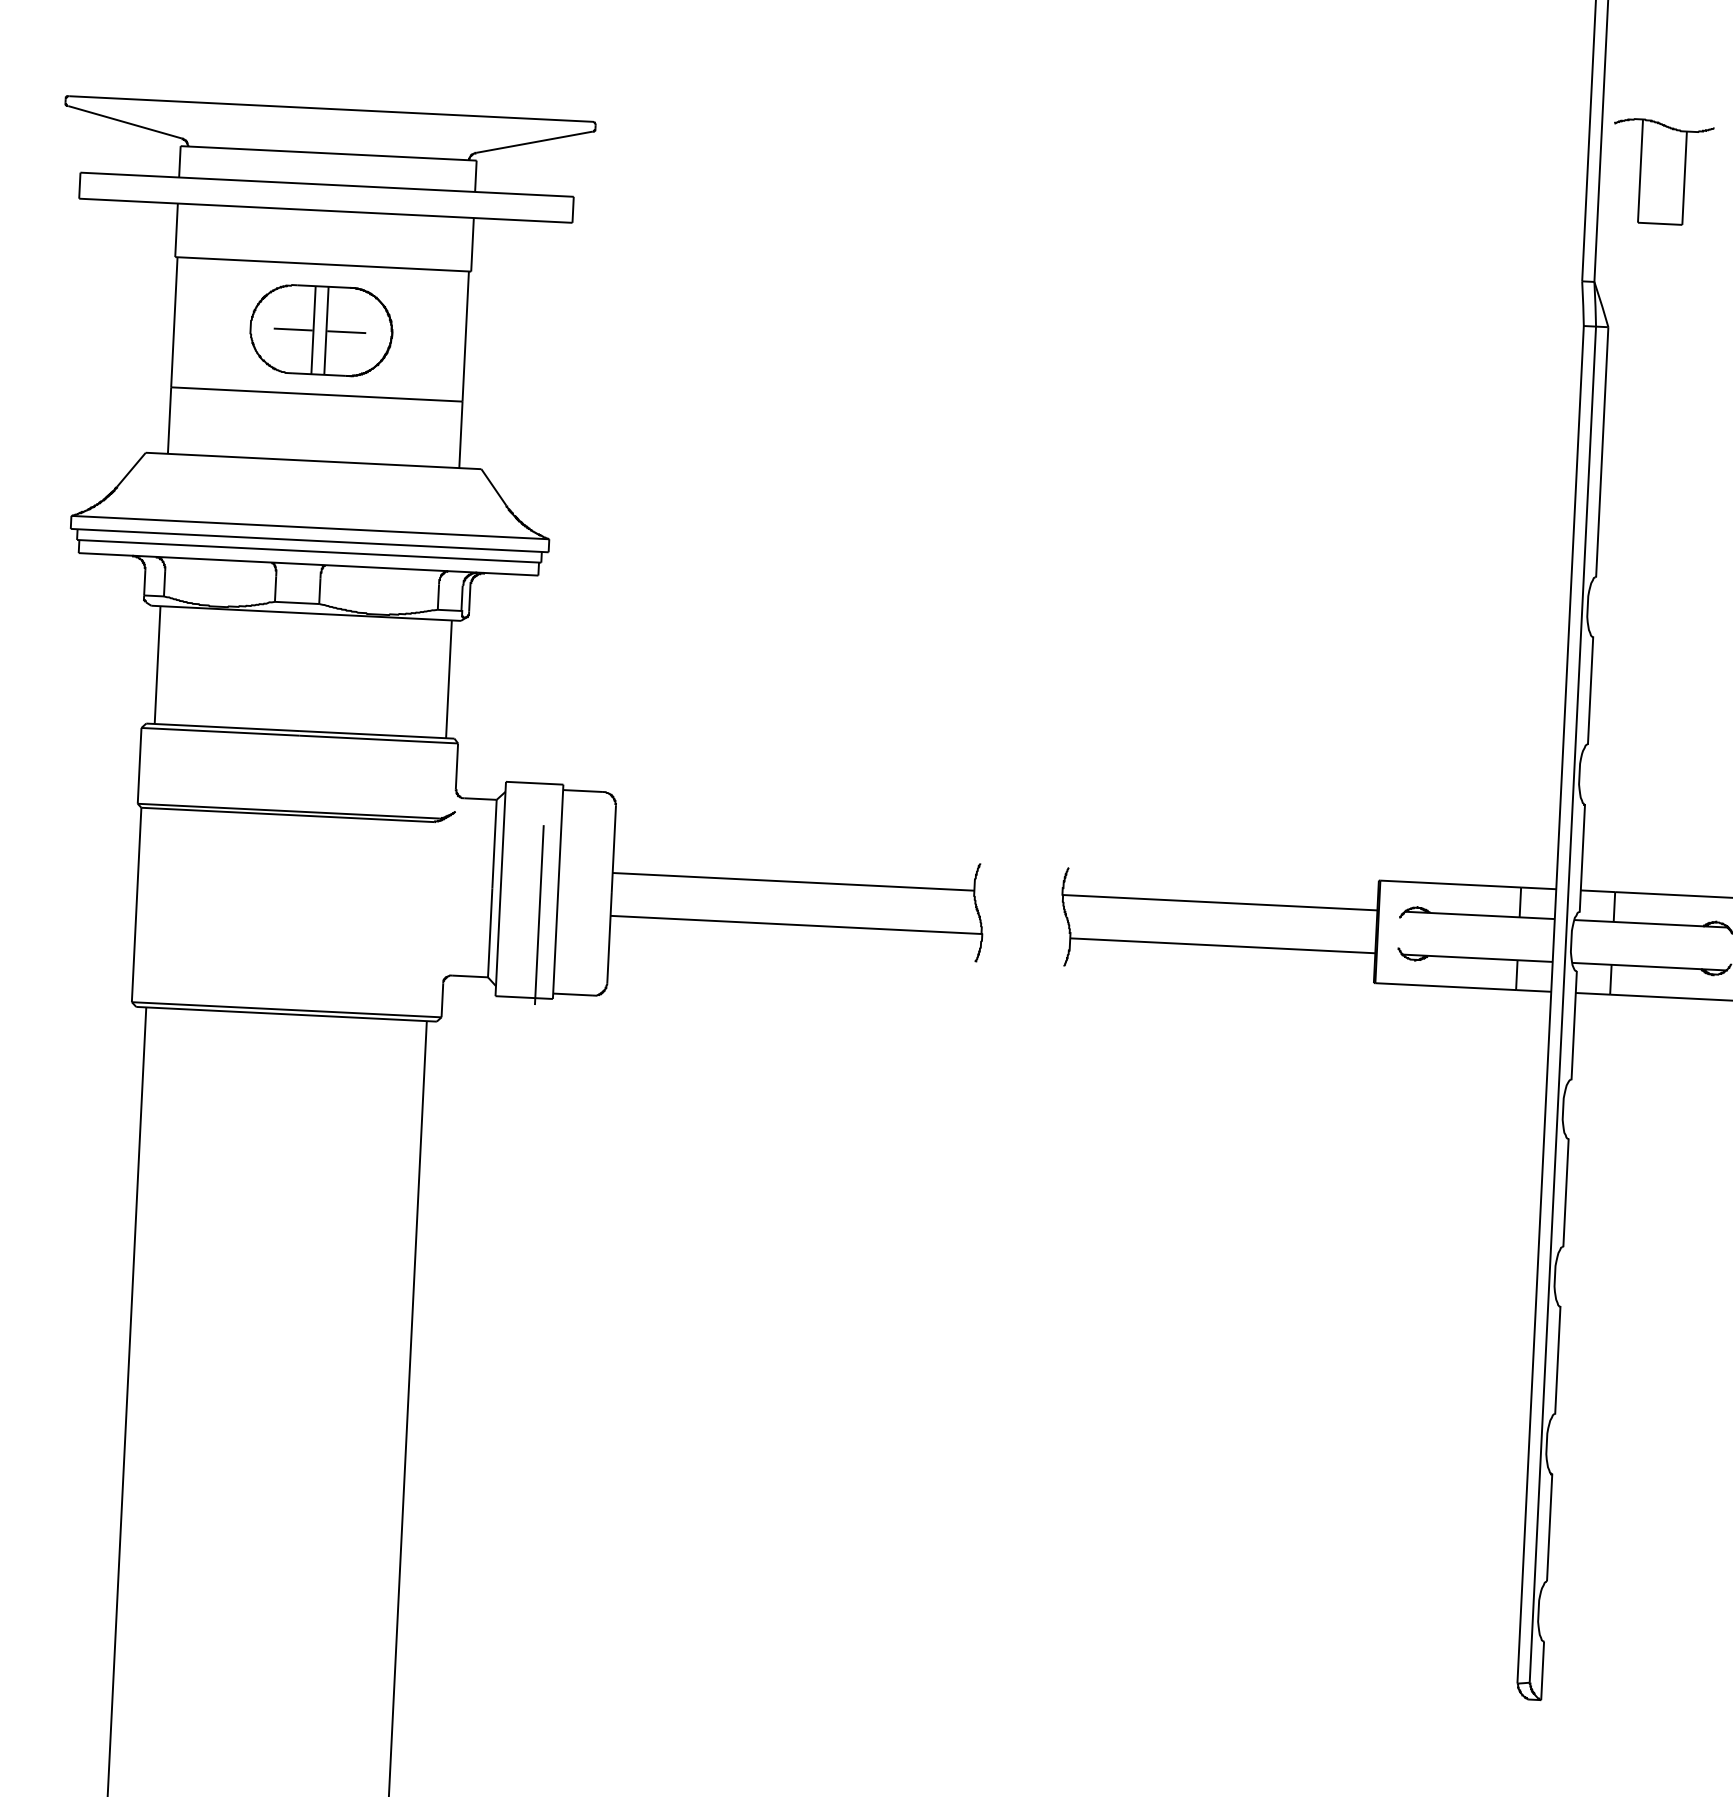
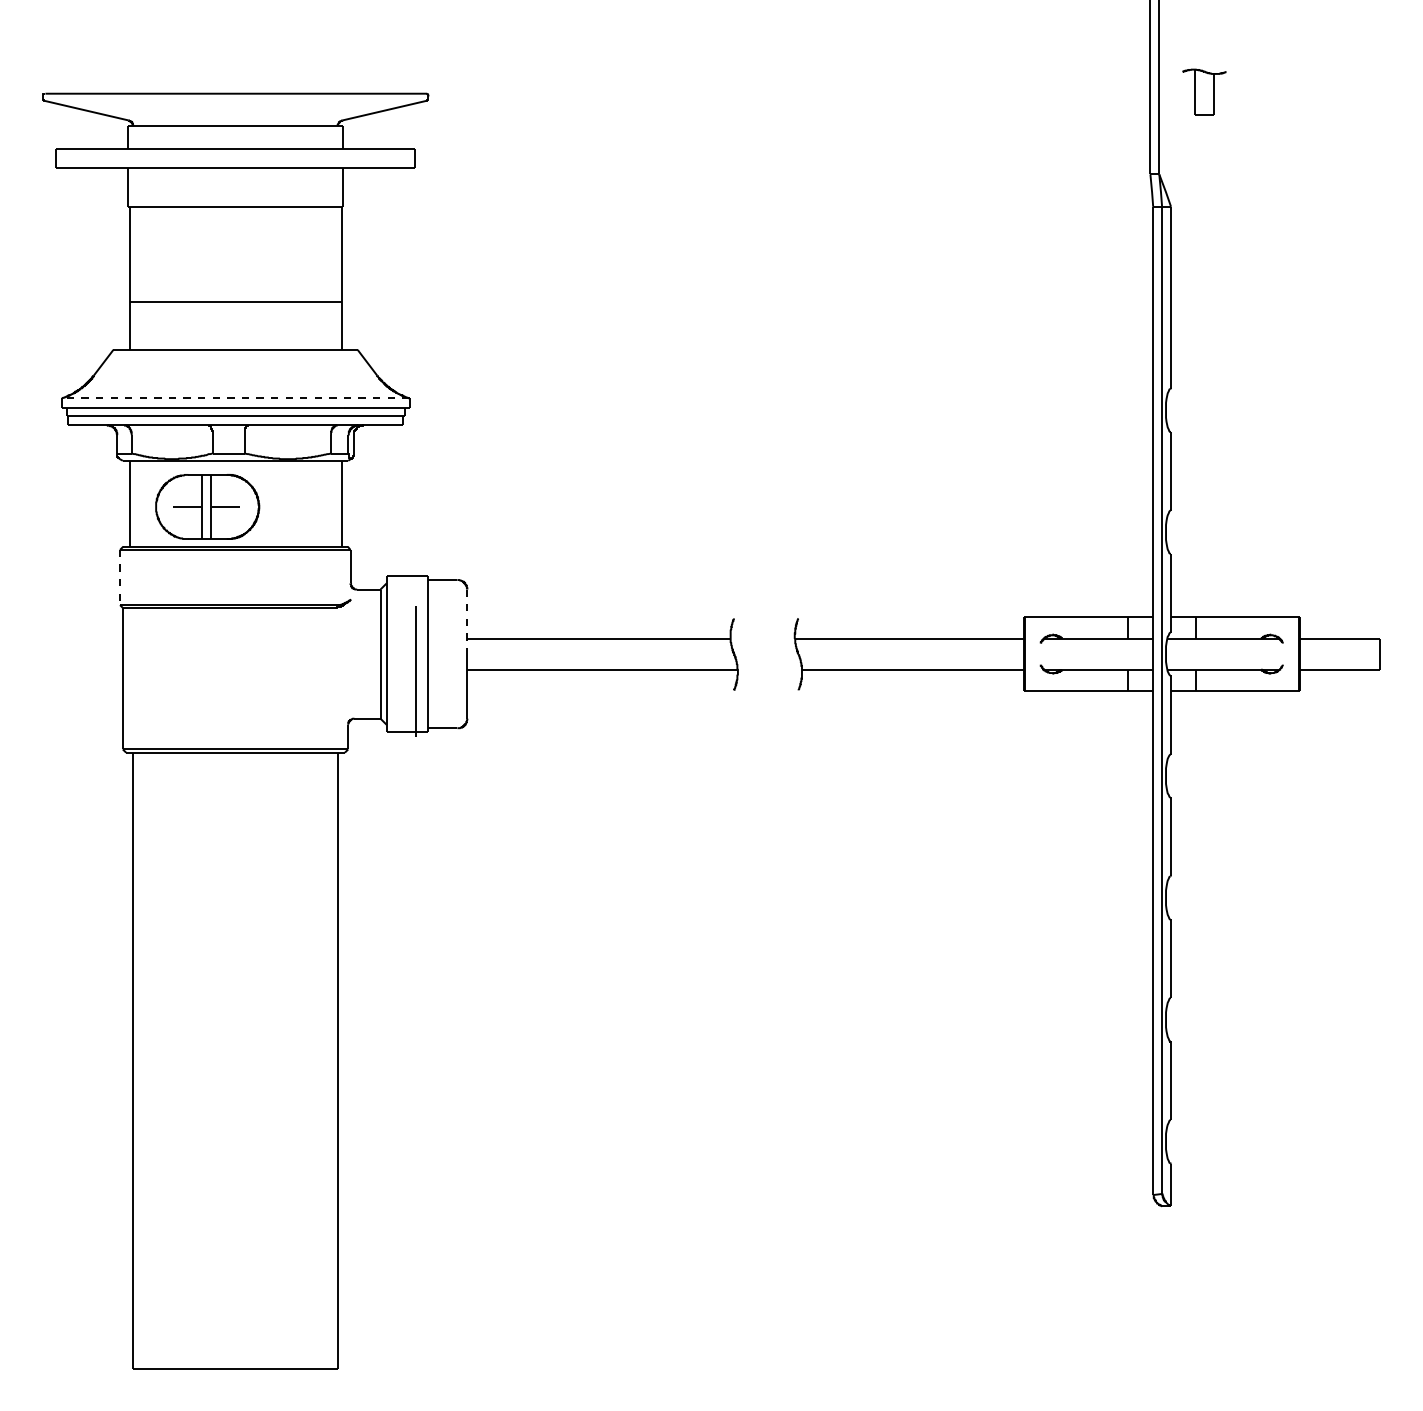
part: (1662, 171) -> (1204, 91), size x0.6
part: (321, 329) -> (207, 506), moved
line: (310, 527) -> (235, 398), solid -> dashed
line: (140, 765) -> (120, 577), solid -> dashed
line: (613, 849) -> (467, 621), solid -> dashed

